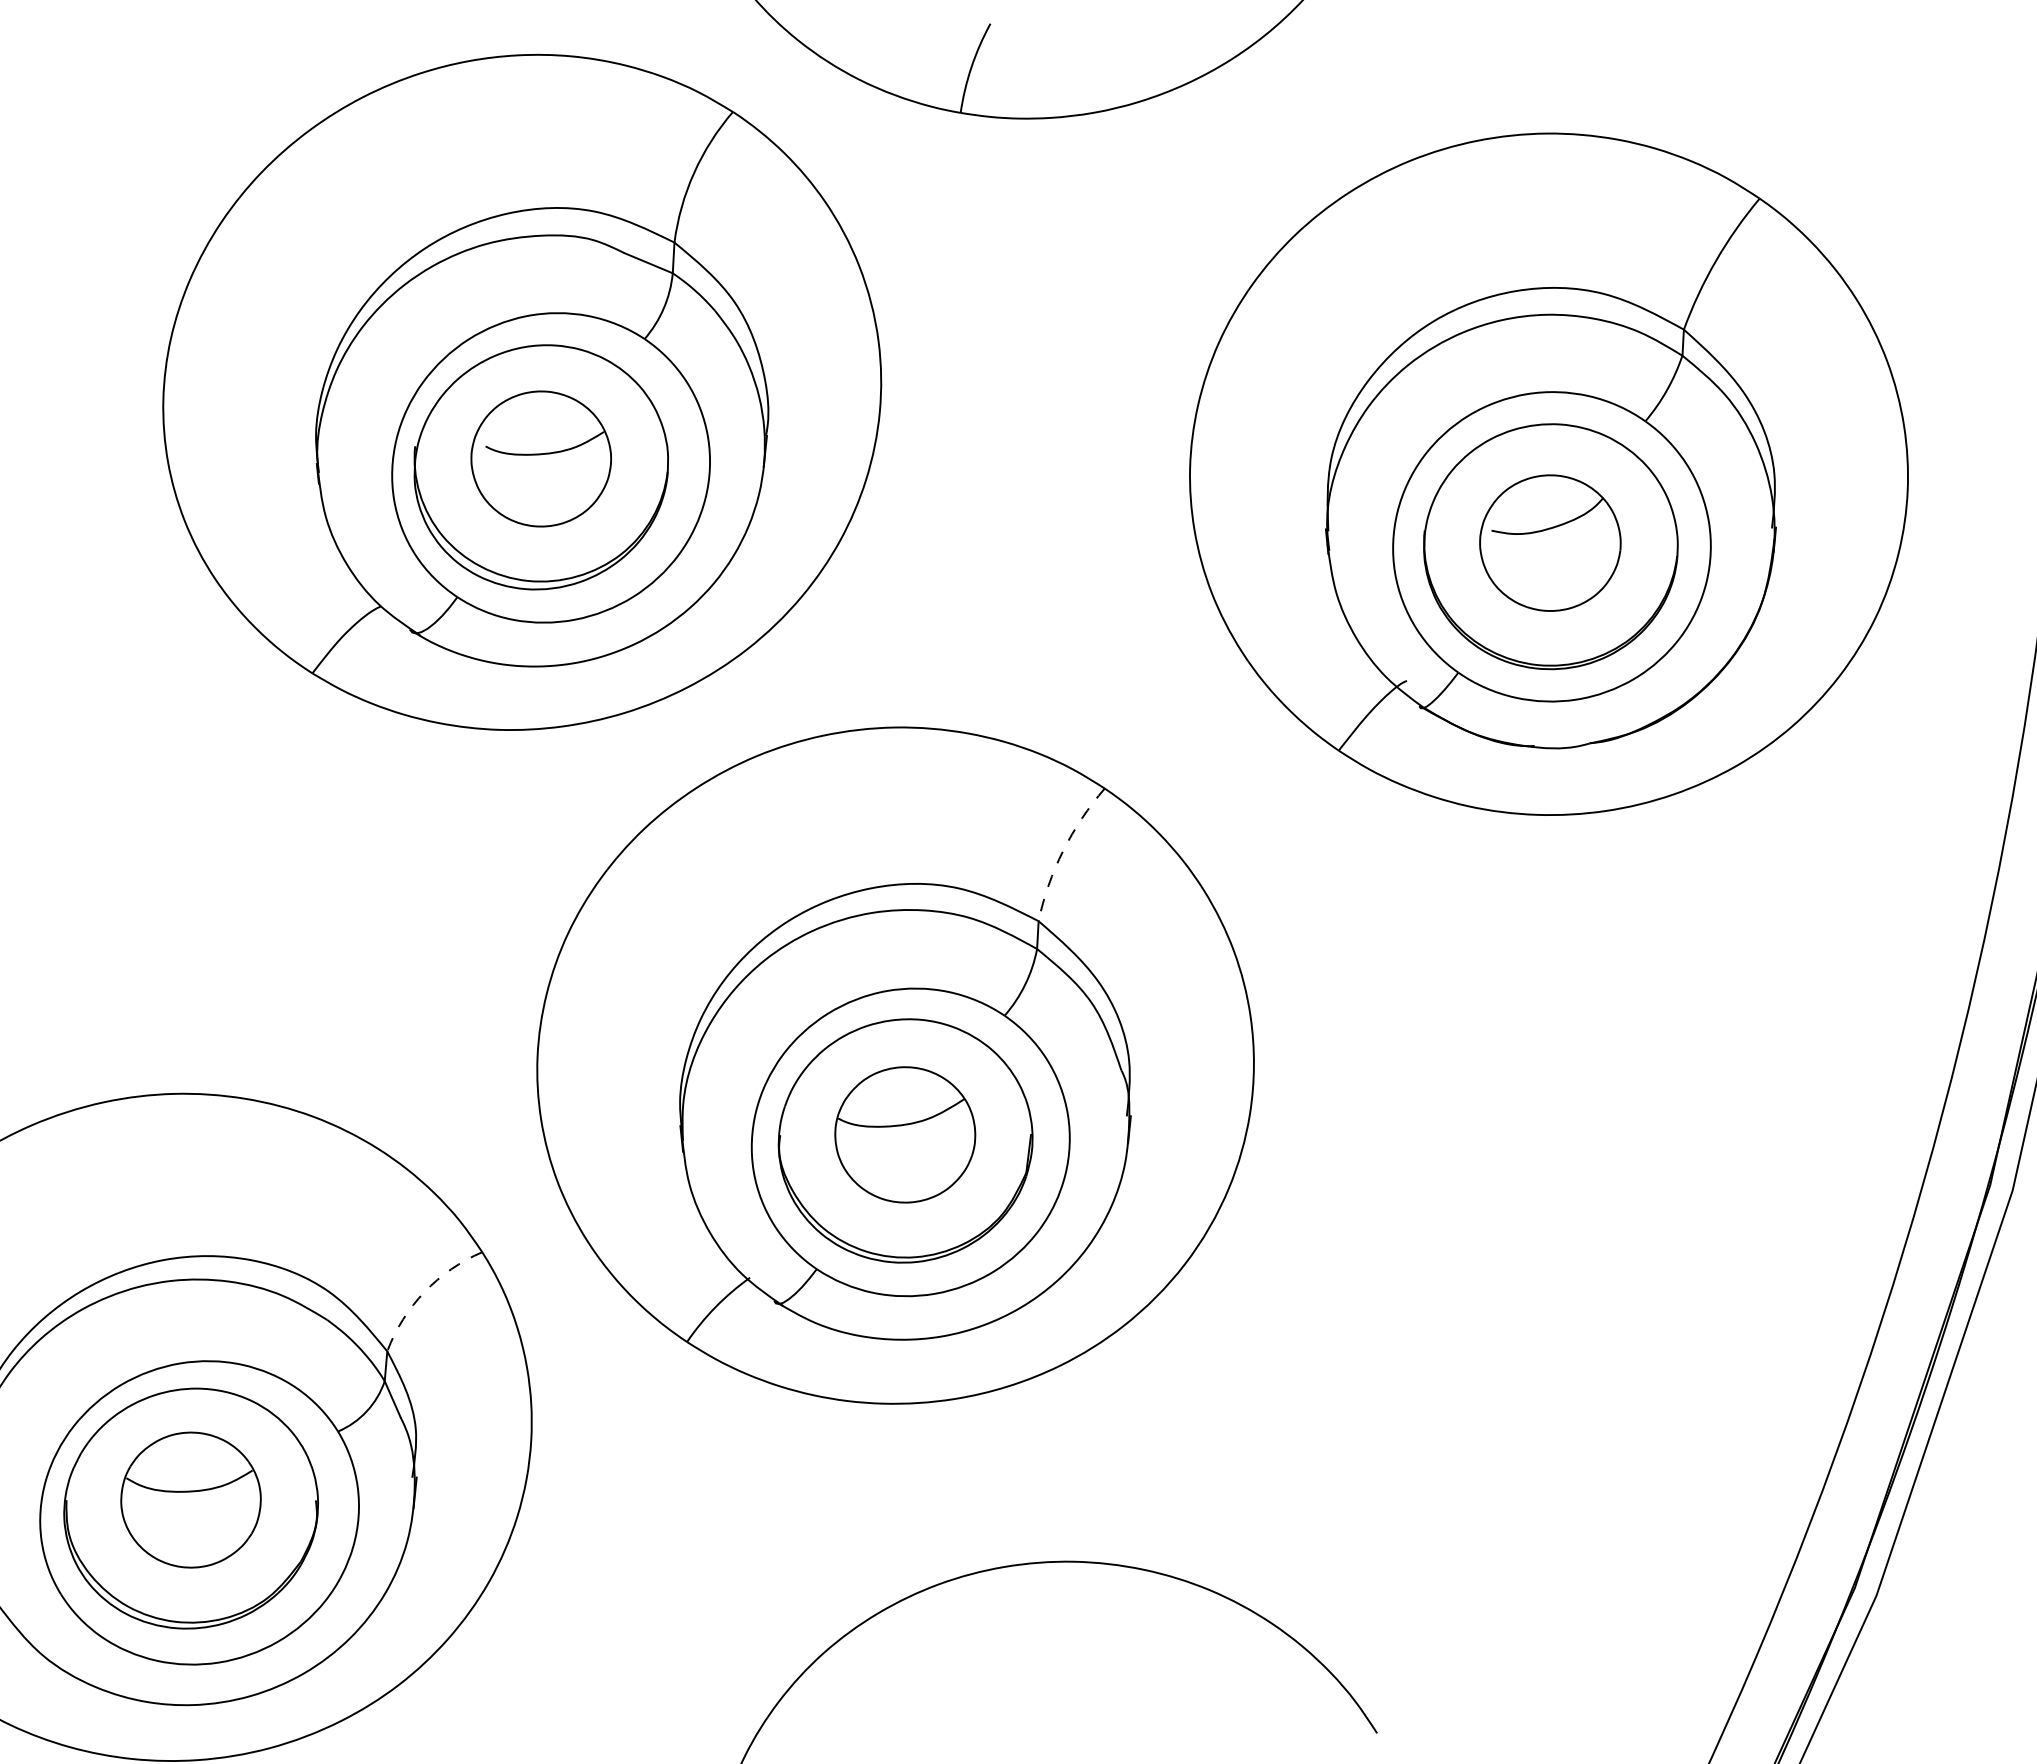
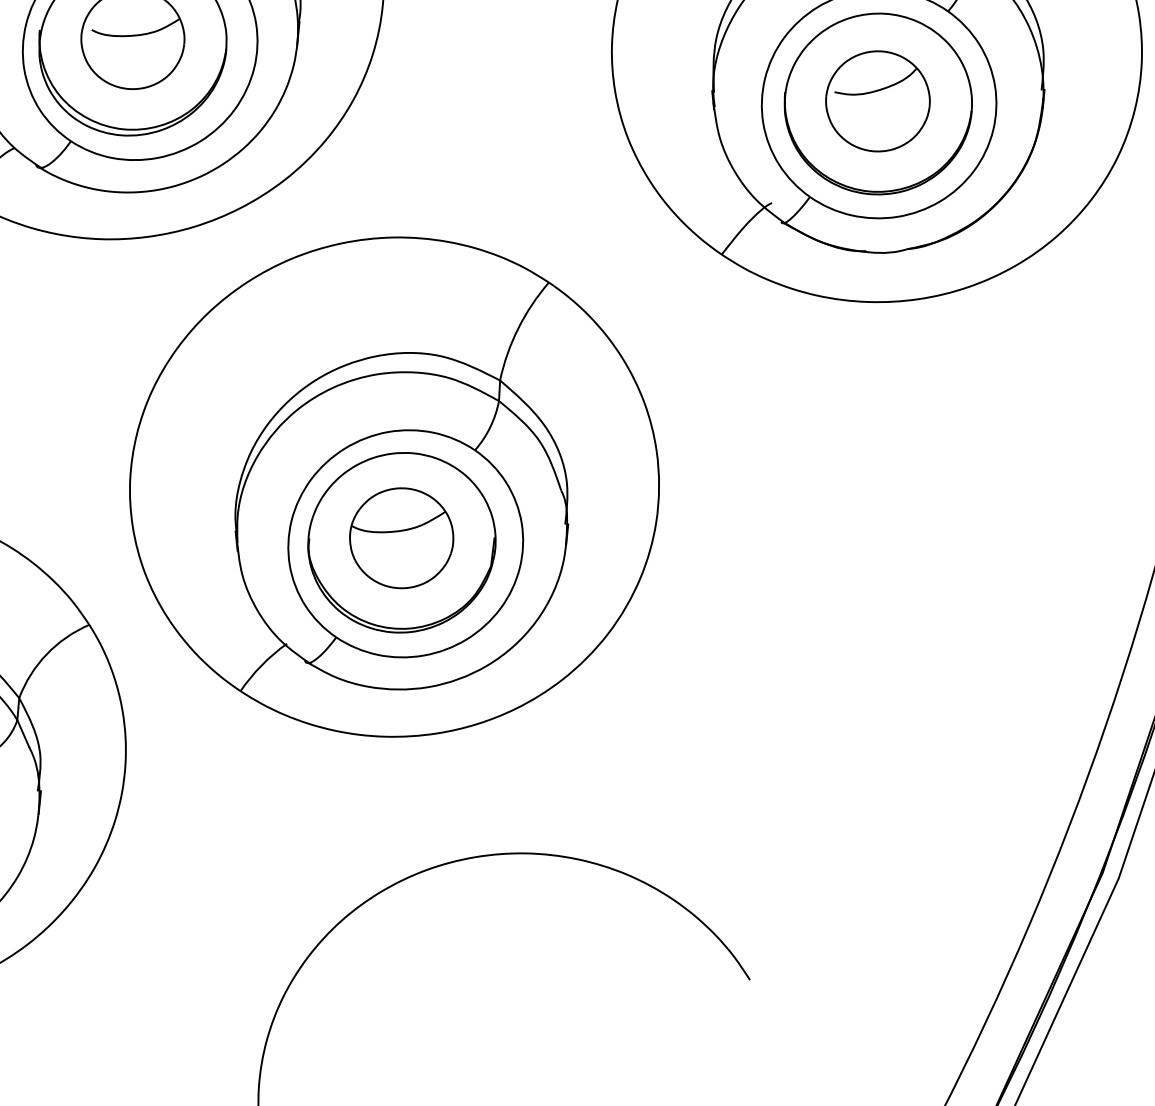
arc: (1063, 850) -> (518, 328), dashed -> solid
arc: (424, 1291) -> (46, 653), dashed -> solid

